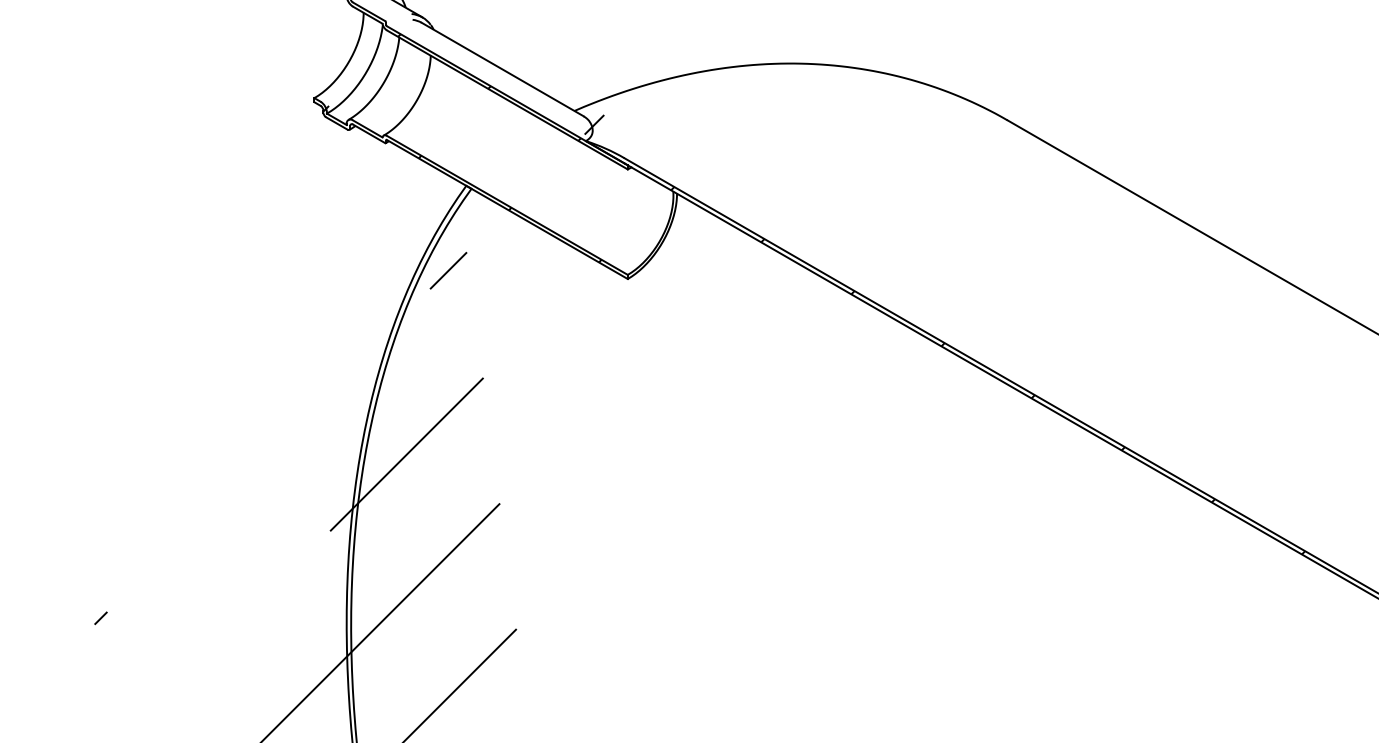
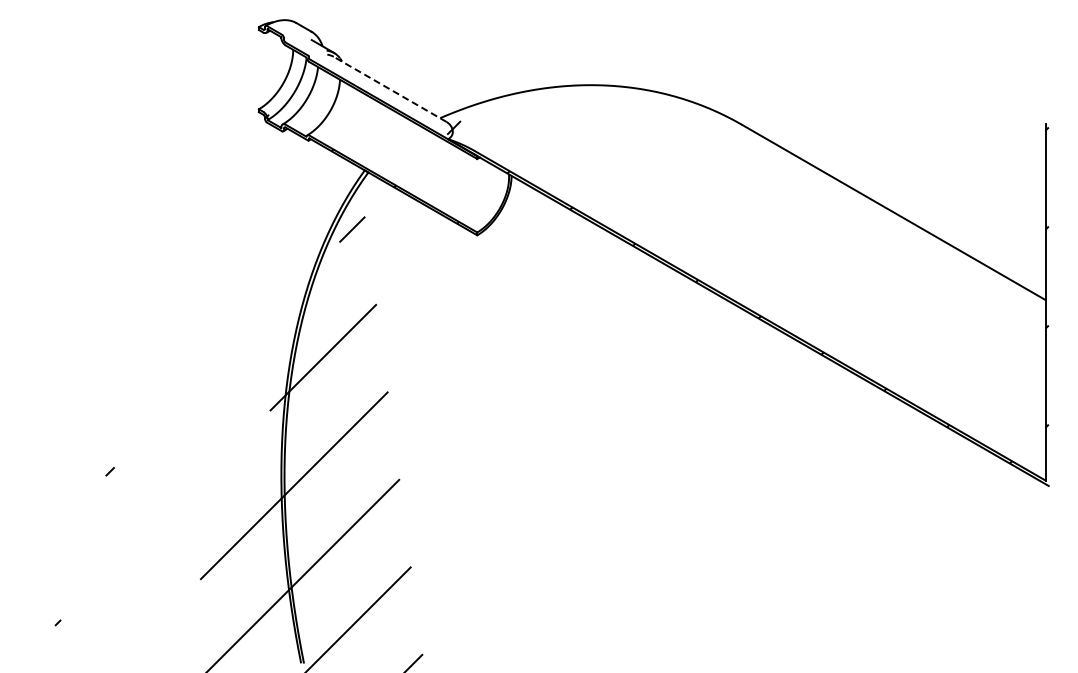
line: (501, 69) -> (389, 89), solid -> dashed
hatch: (488, 86) -> (380, 101), removed

